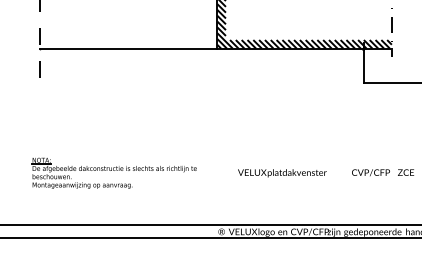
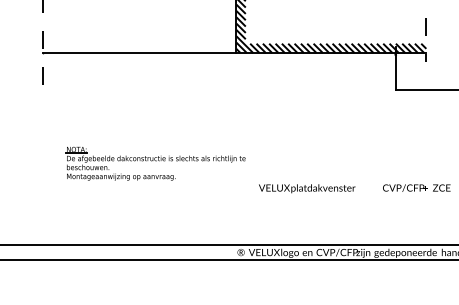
part: (113, 172) -> (154, 162), moved

